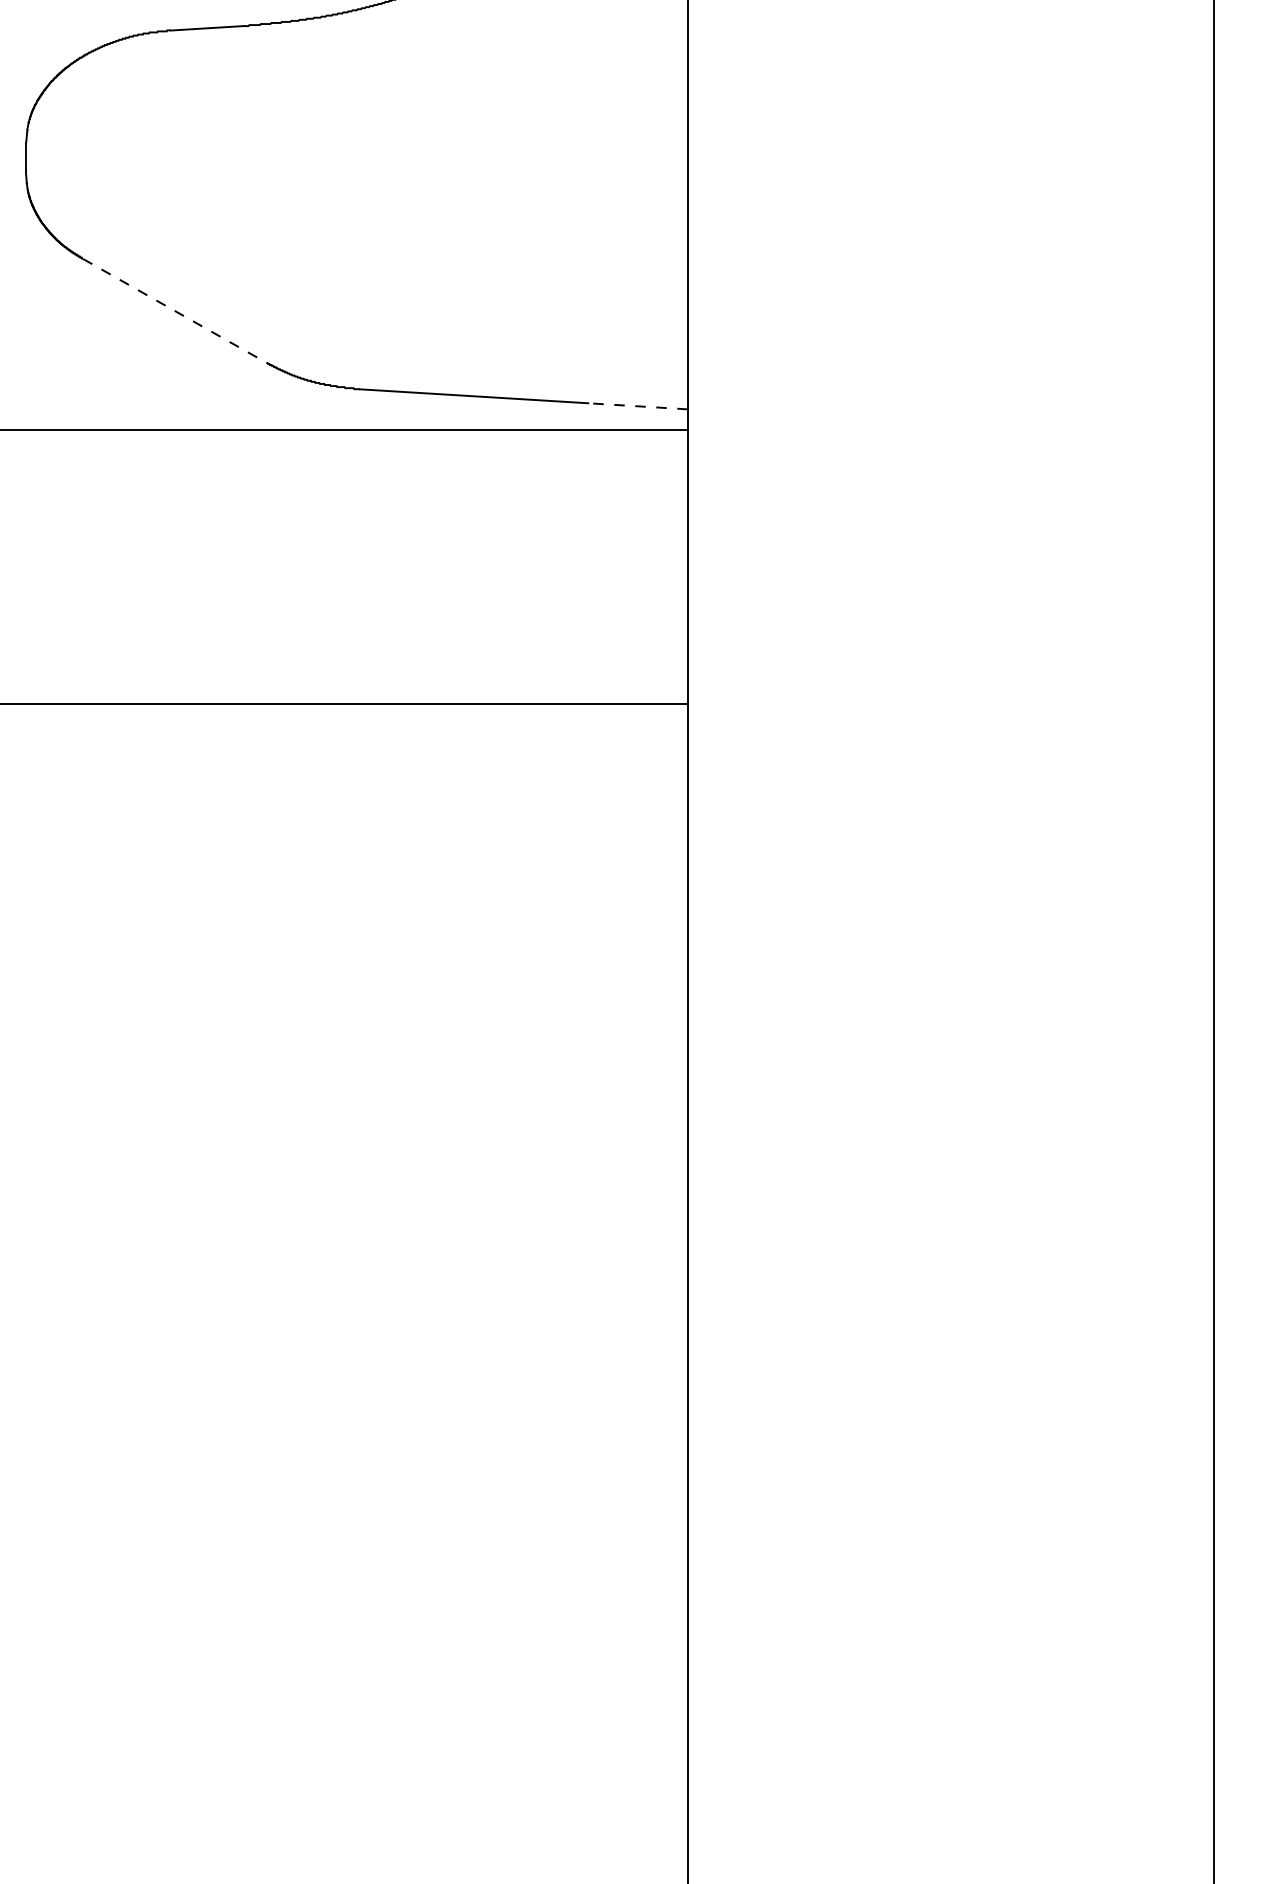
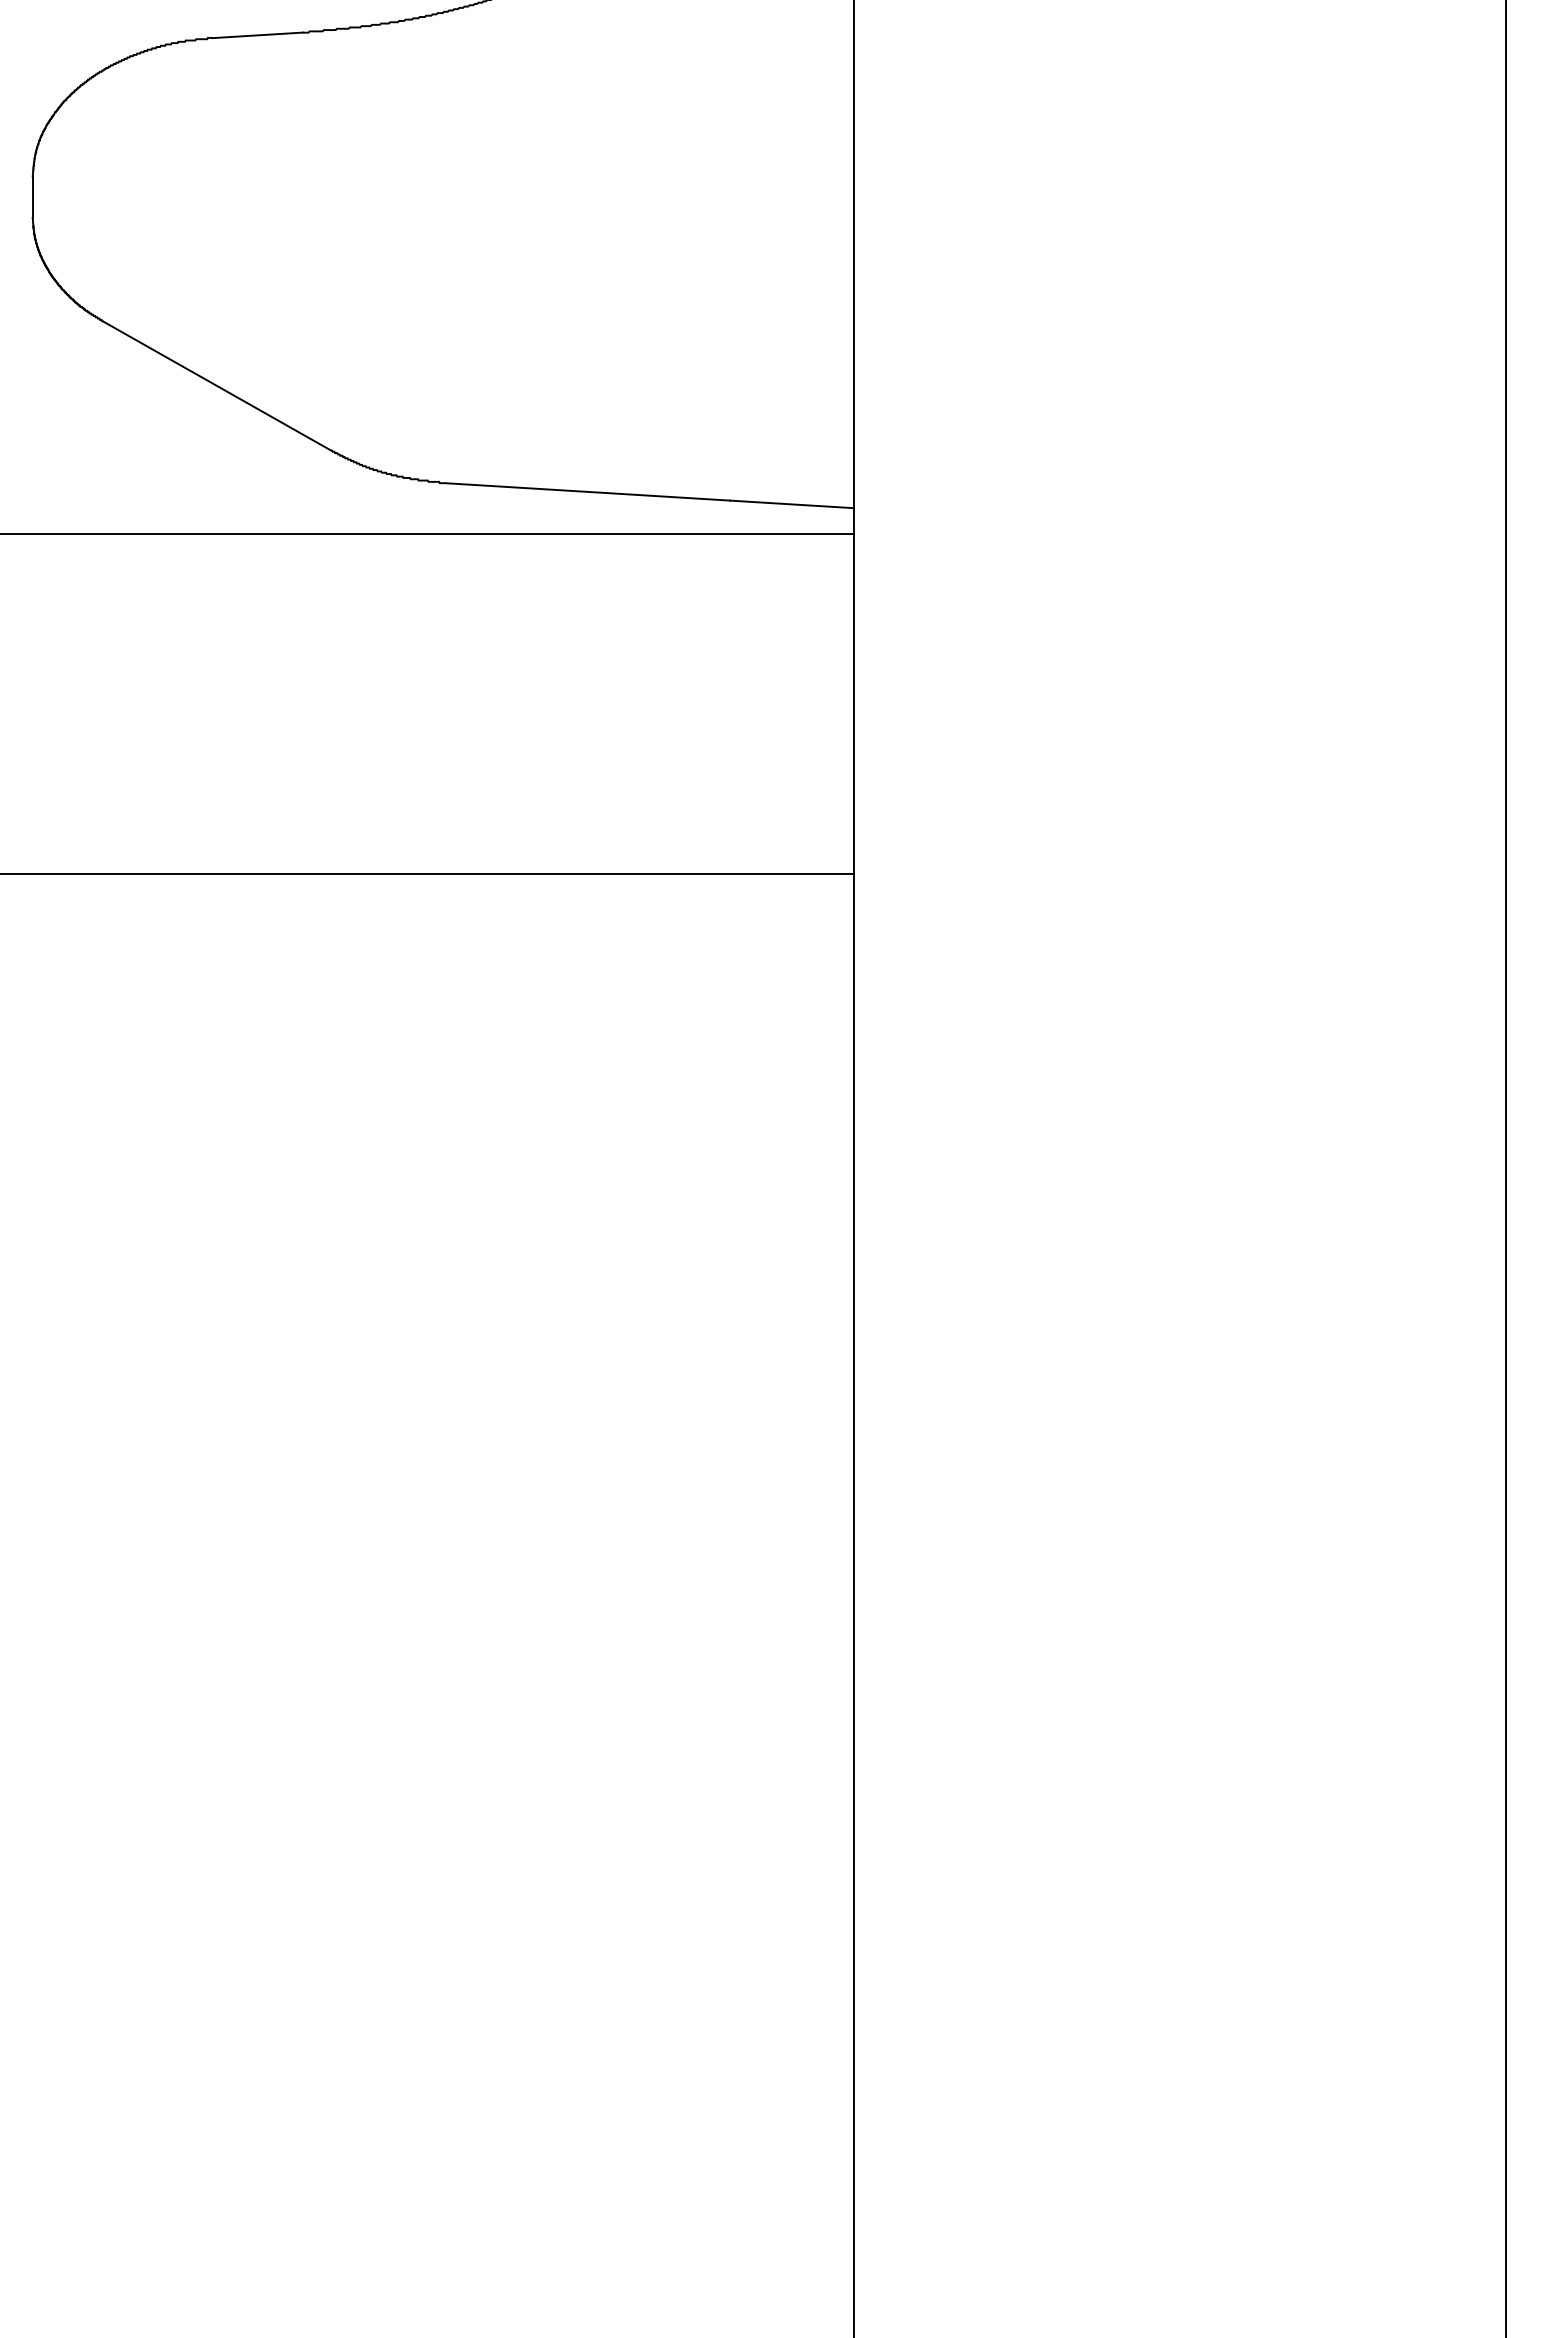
line: (175, 311) -> (217, 386), dashed -> solid
line: (637, 406) -> (791, 504), dashed -> solid

